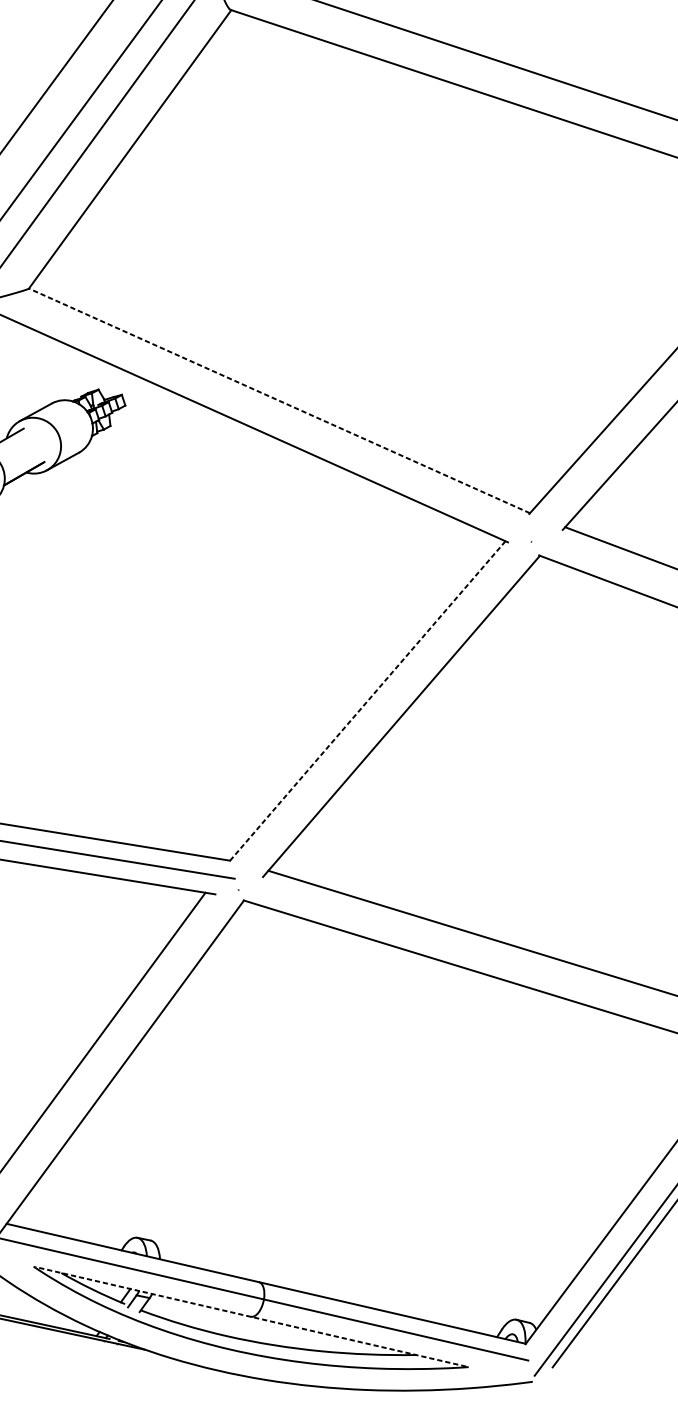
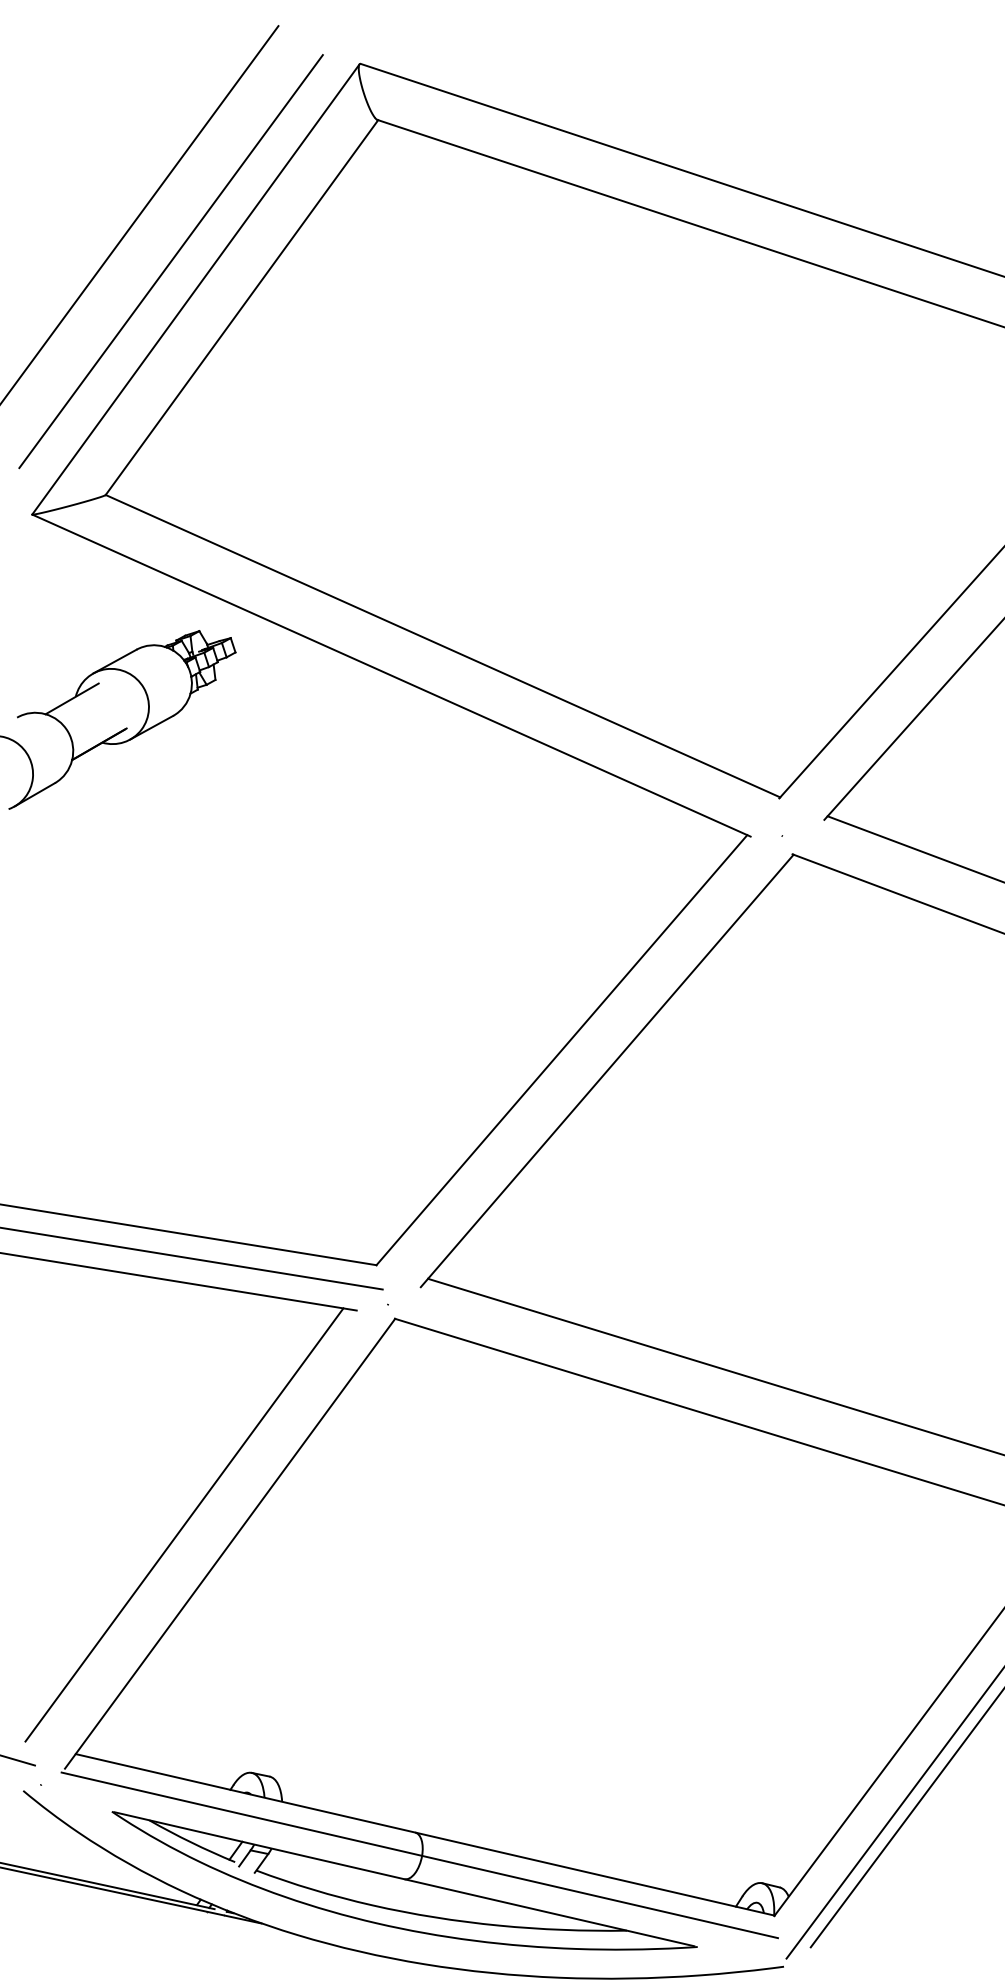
line: (279, 401) -> (442, 646), dashed -> solid
line: (367, 701) -> (561, 1050), dashed -> solid
line: (250, 1316) -> (404, 1879), dashed -> solid

